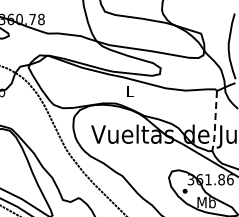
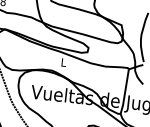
line: (215, 122) -> (125, 92), dashed -> solid

